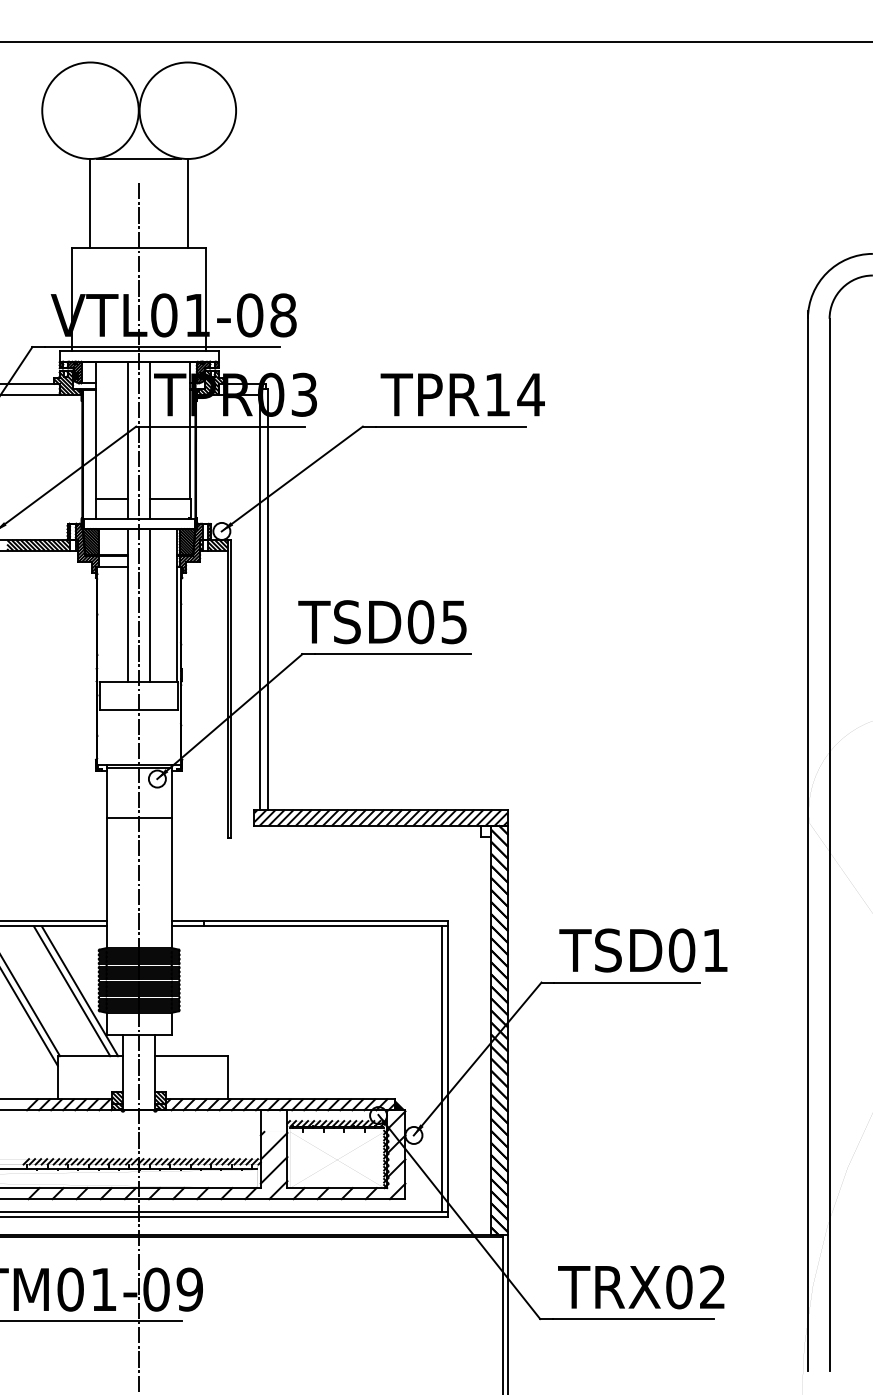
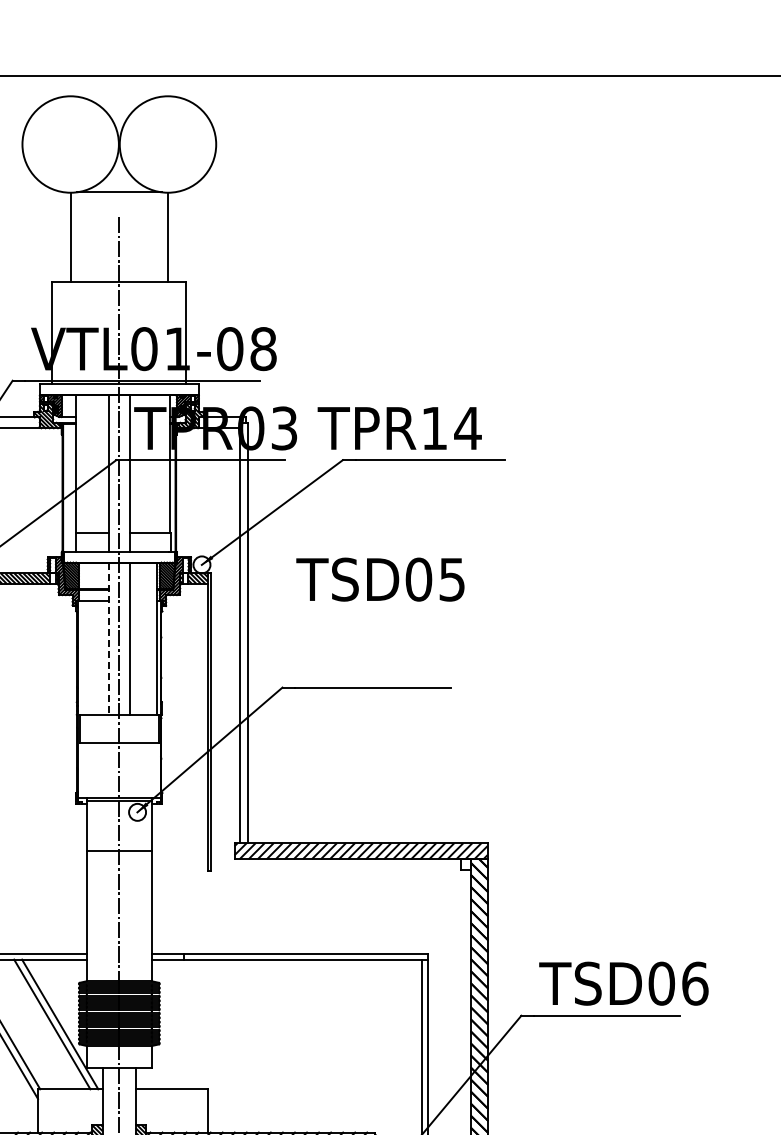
text: (462, 394) -> (399, 428), moved
line: (128, 606) -> (108, 639), solid -> dashed
text: (382, 622) -> (380, 579), moved
text: (715, 950) -> (695, 983), TSD01 -> TSD06

